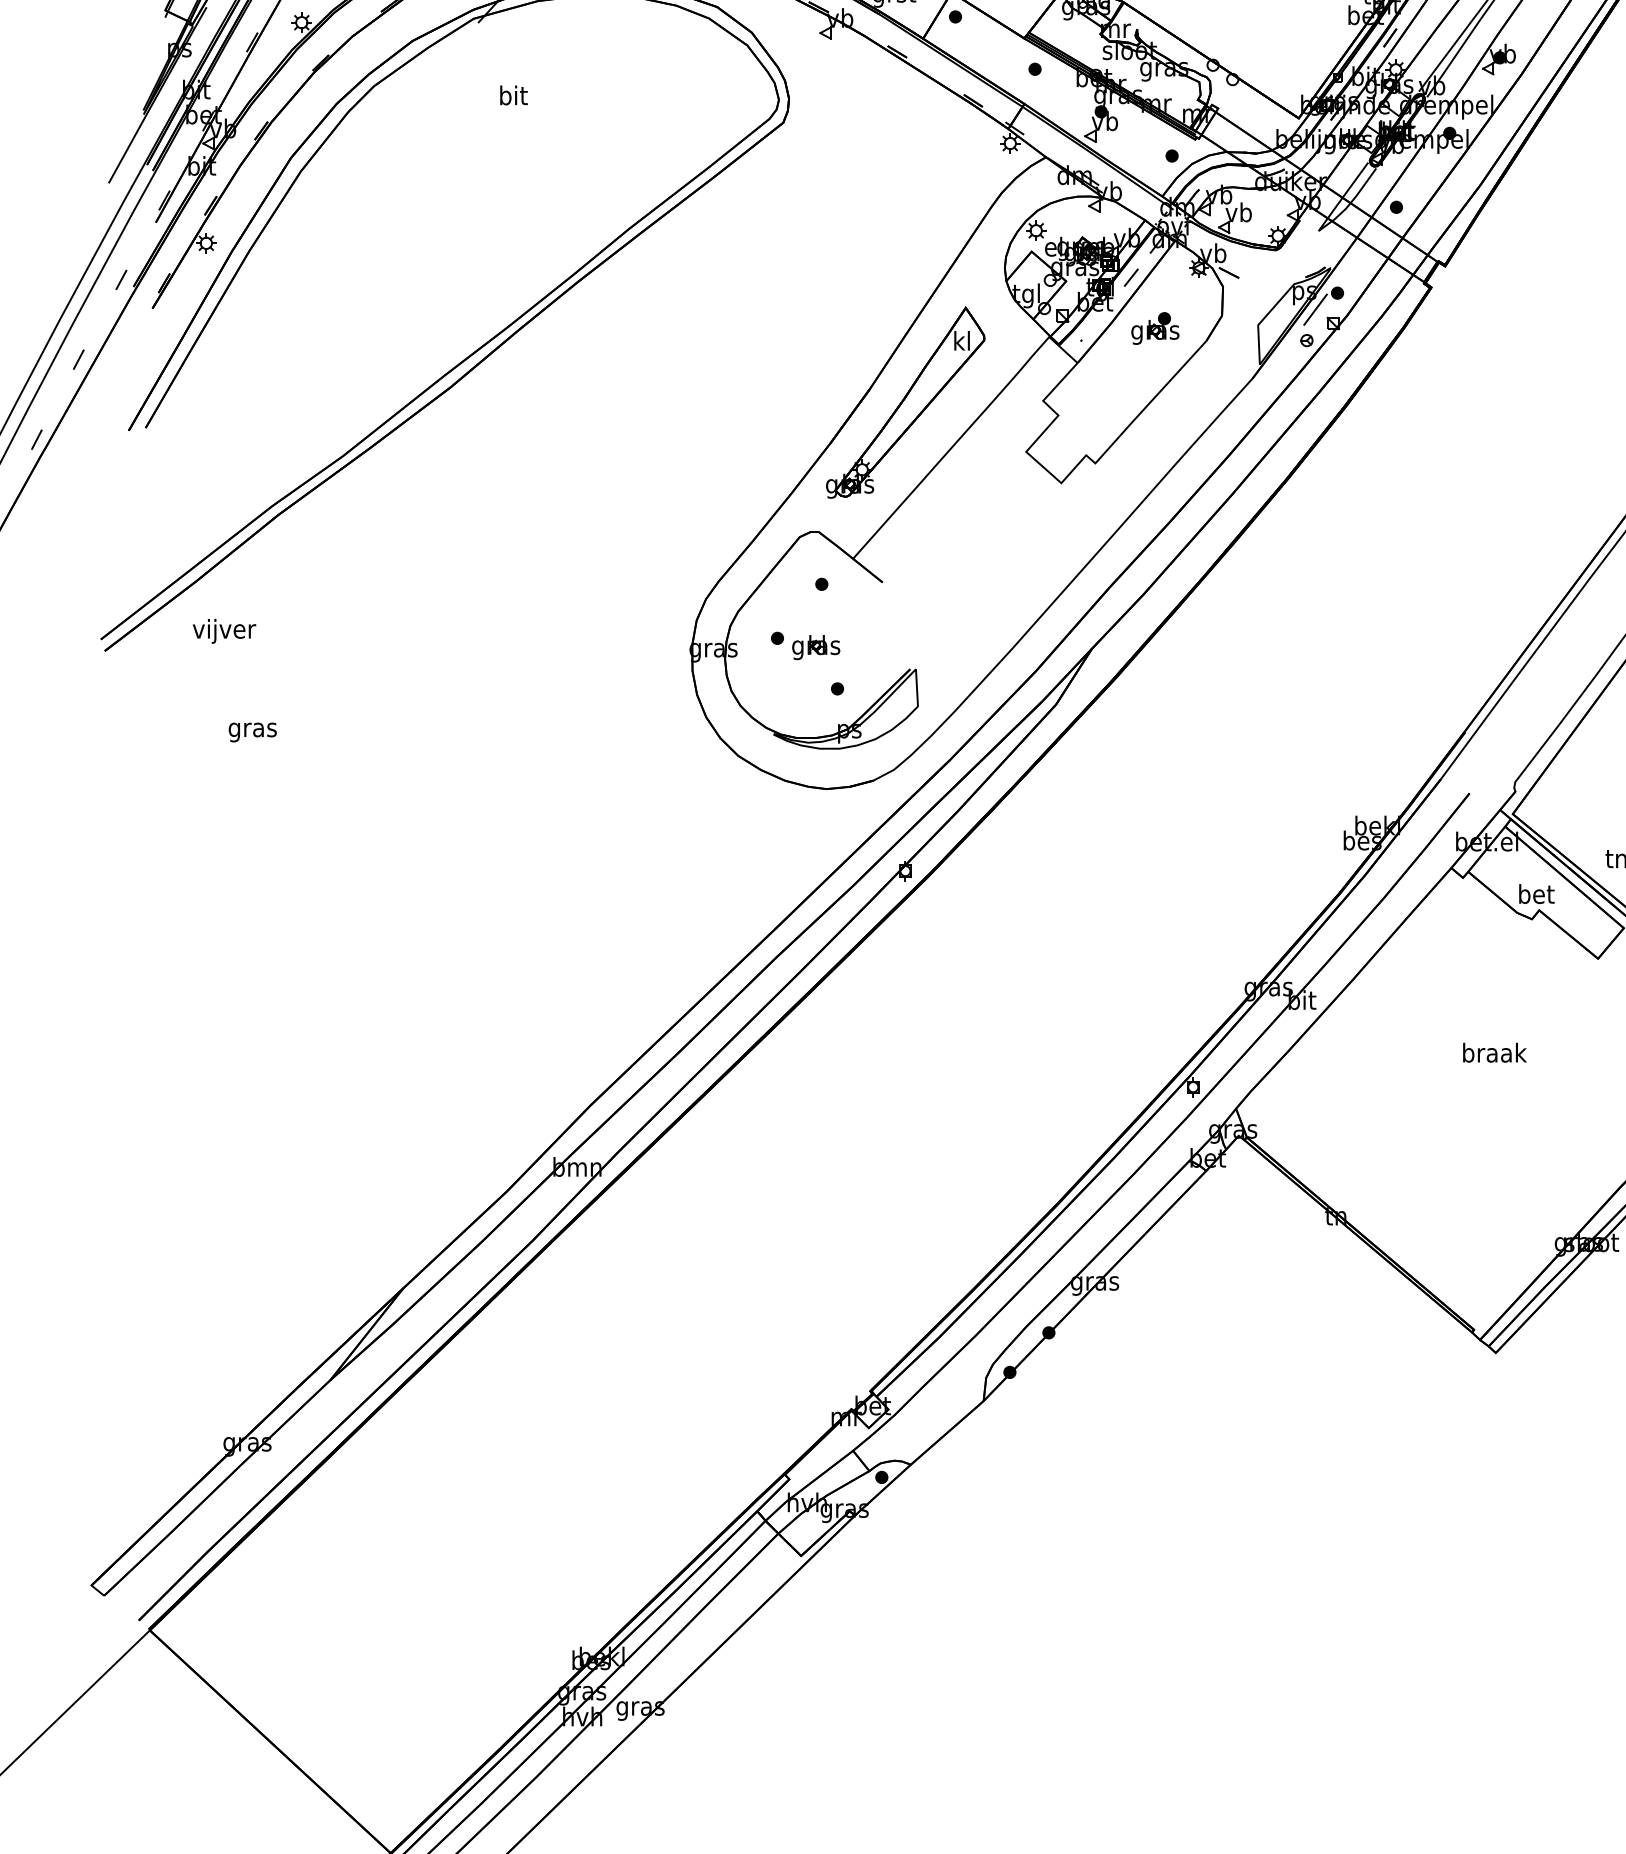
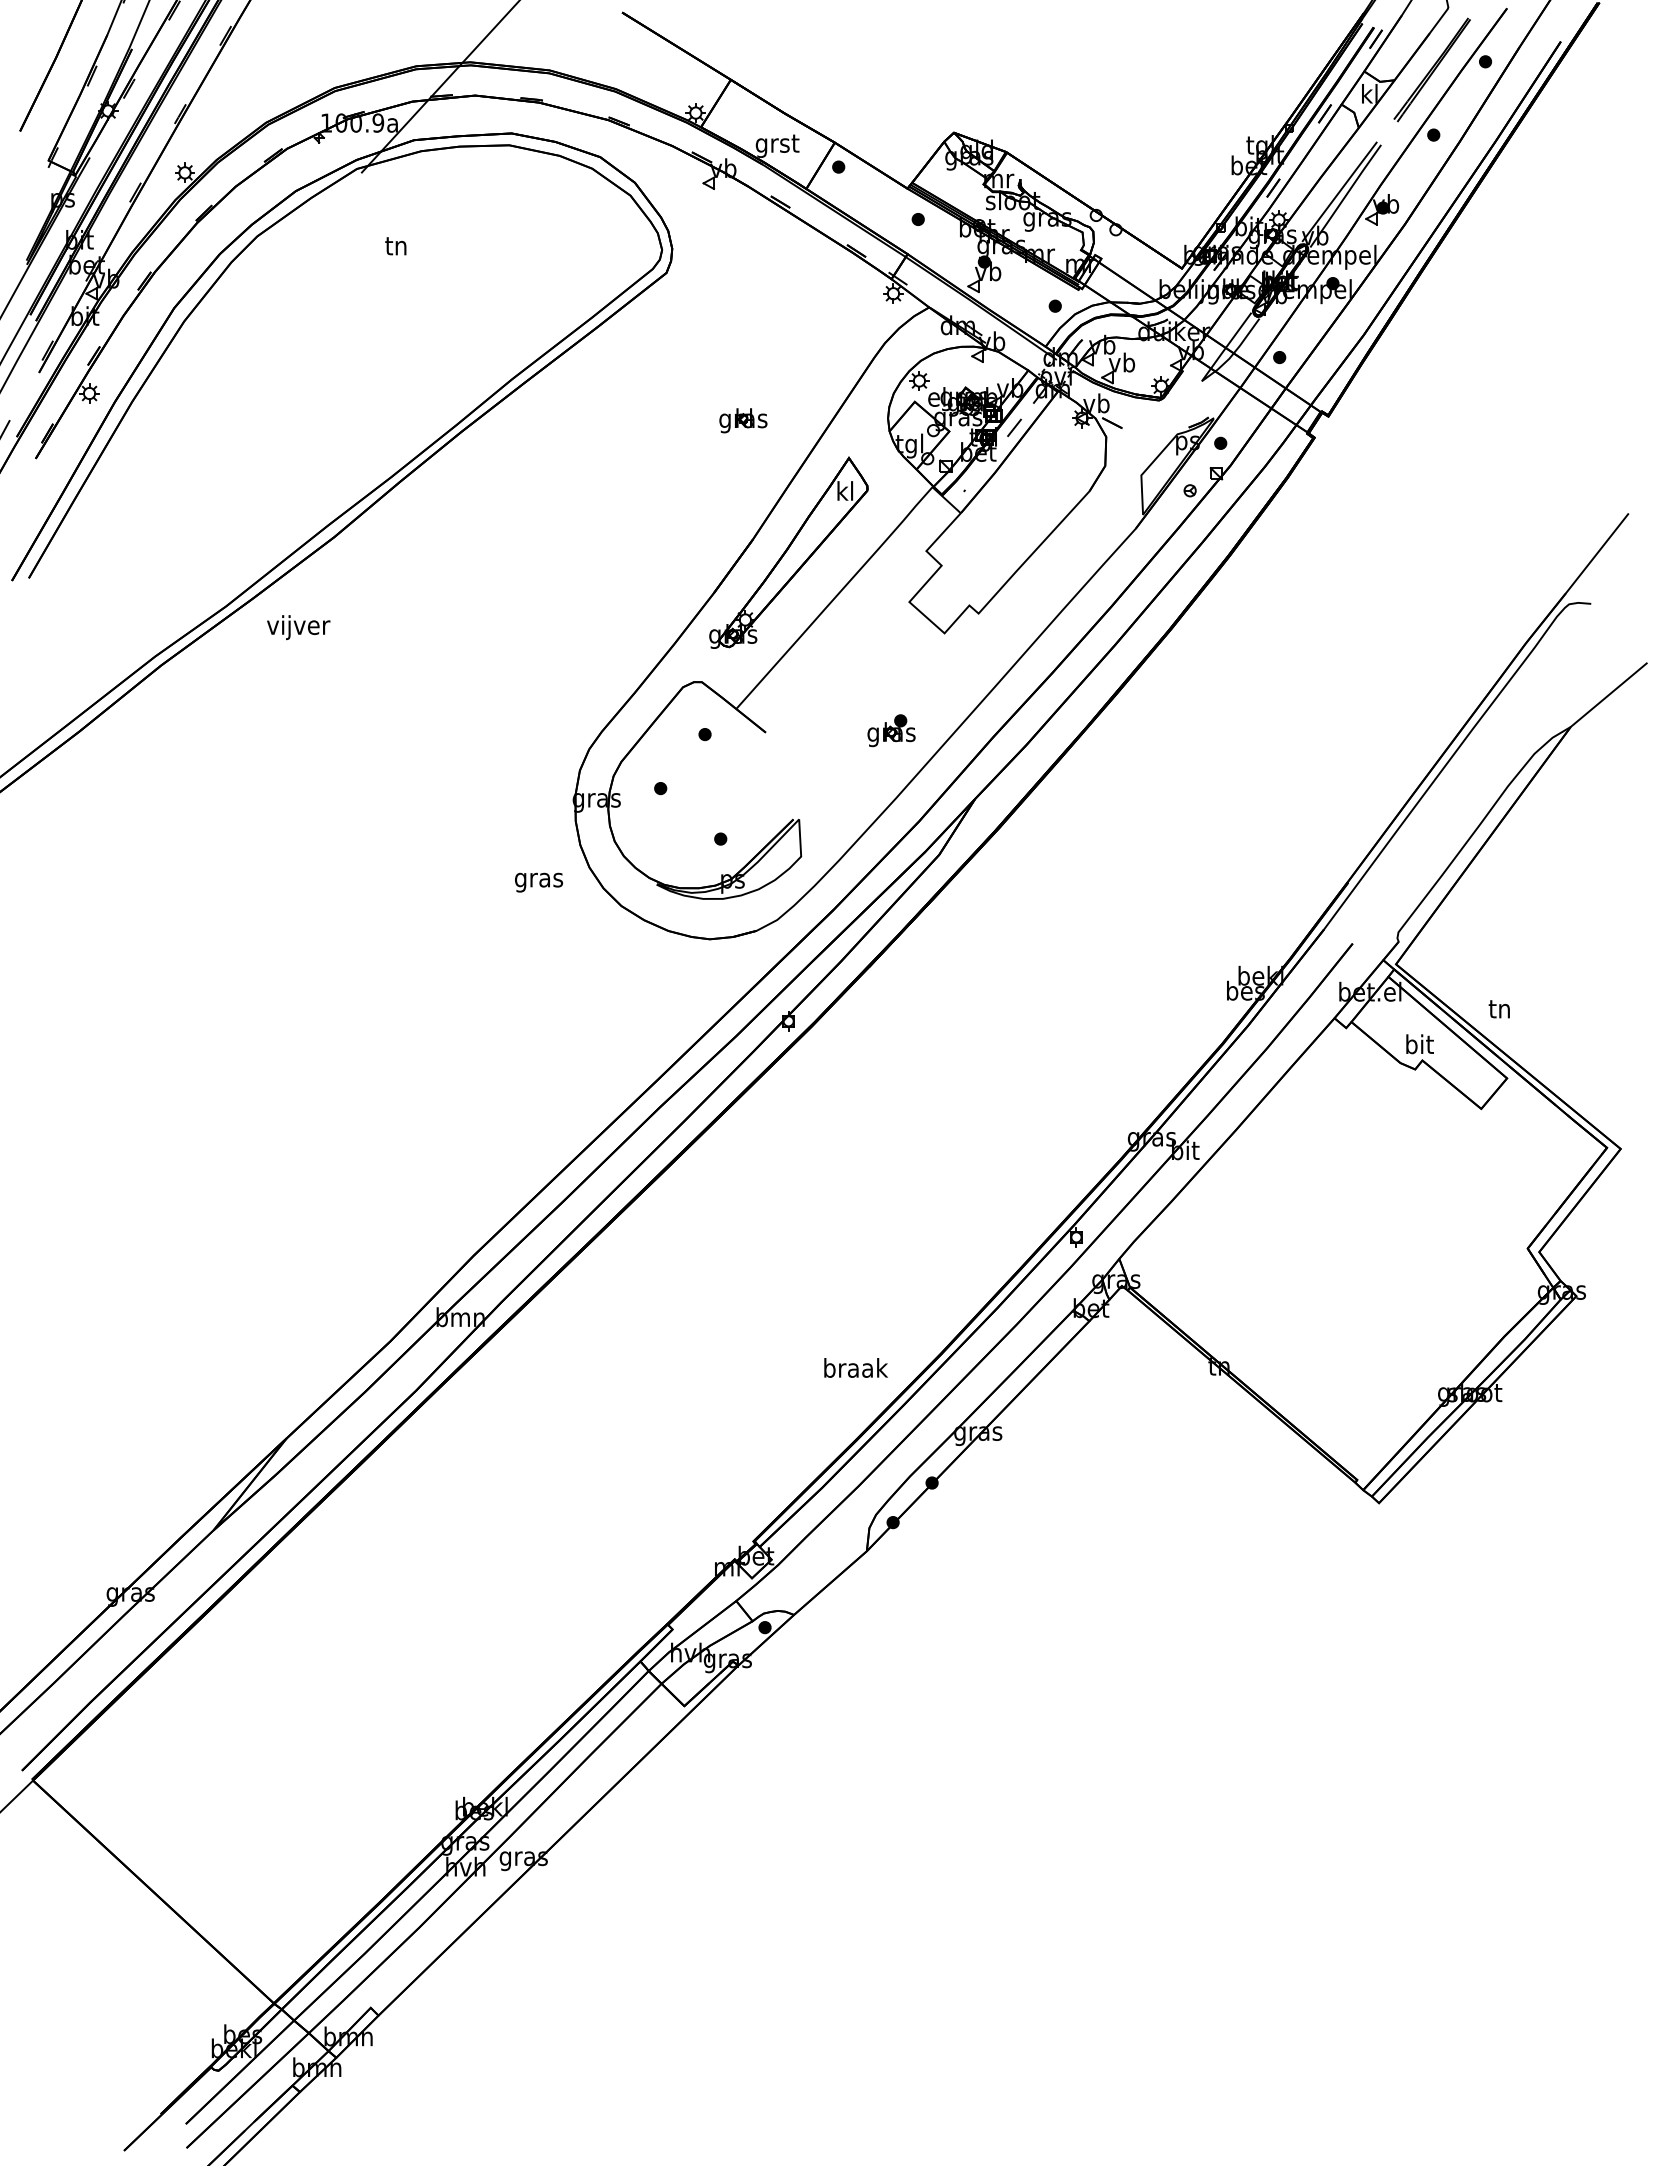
text: (514, 95) -> (397, 245), bit -> tn
line: (1315, 309) -> (1198, 459), removed
part: (1155, 328) -> (891, 730), moved
text: (224, 631) -> (298, 627), moved
part: (816, 647) -> (743, 420), moved
text: (252, 732) -> (538, 882), moved
text: (1536, 894) -> (1419, 1044), bet -> bit
text: (1494, 1052) -> (855, 1367), moved

